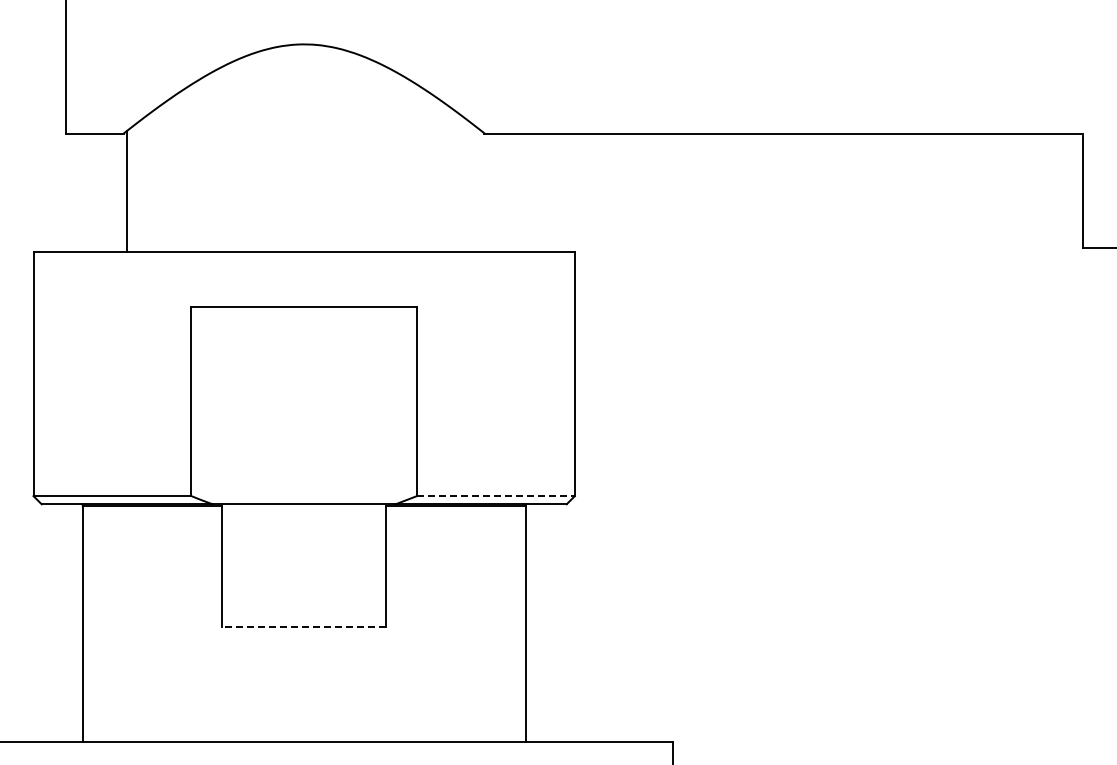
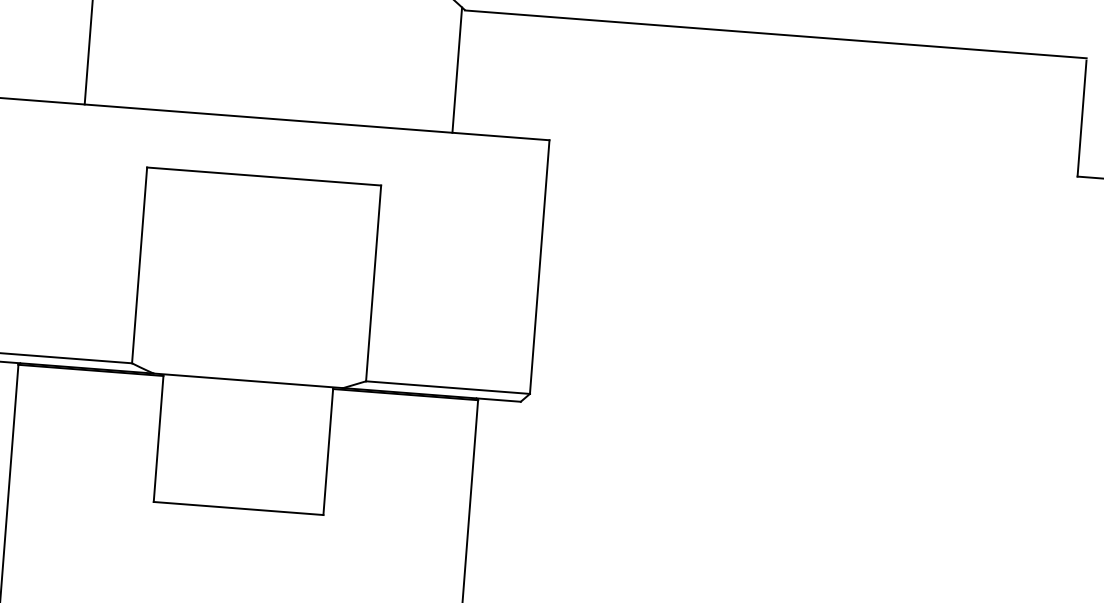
line: (481, 190) -> (457, 69), added
line: (495, 496) -> (447, 387), dashed -> solid
line: (304, 627) -> (238, 508), dashed -> solid

